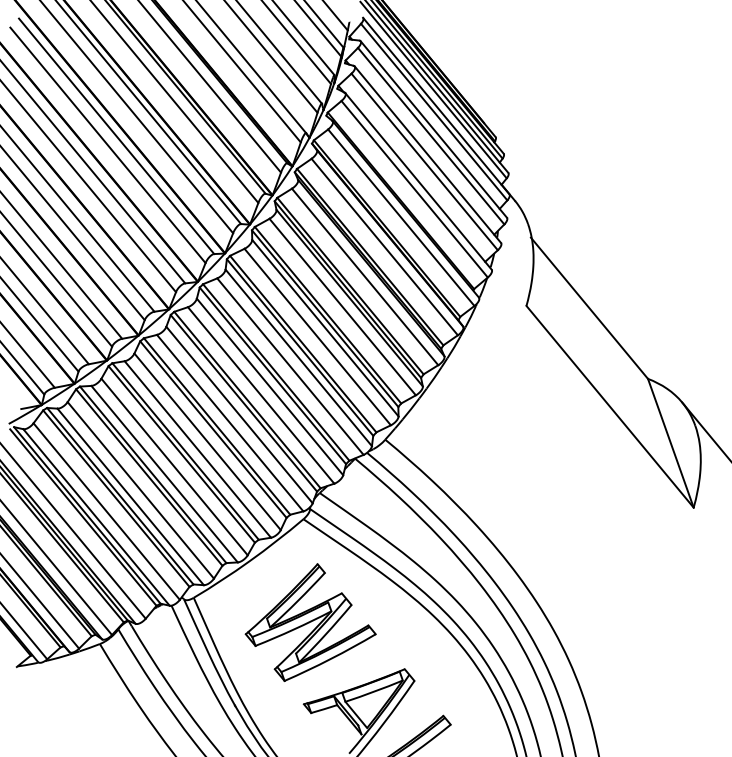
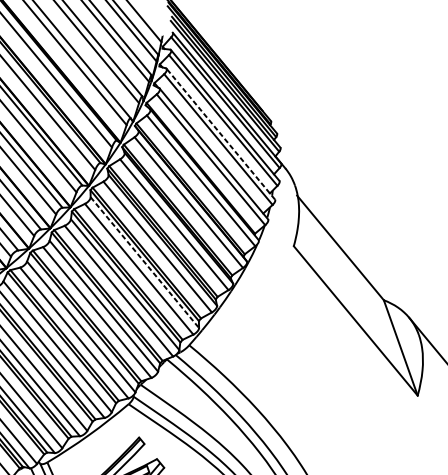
line: (427, 154) -> (220, 134), solid -> dashed
line: (325, 328) -> (144, 262), solid -> dashed

